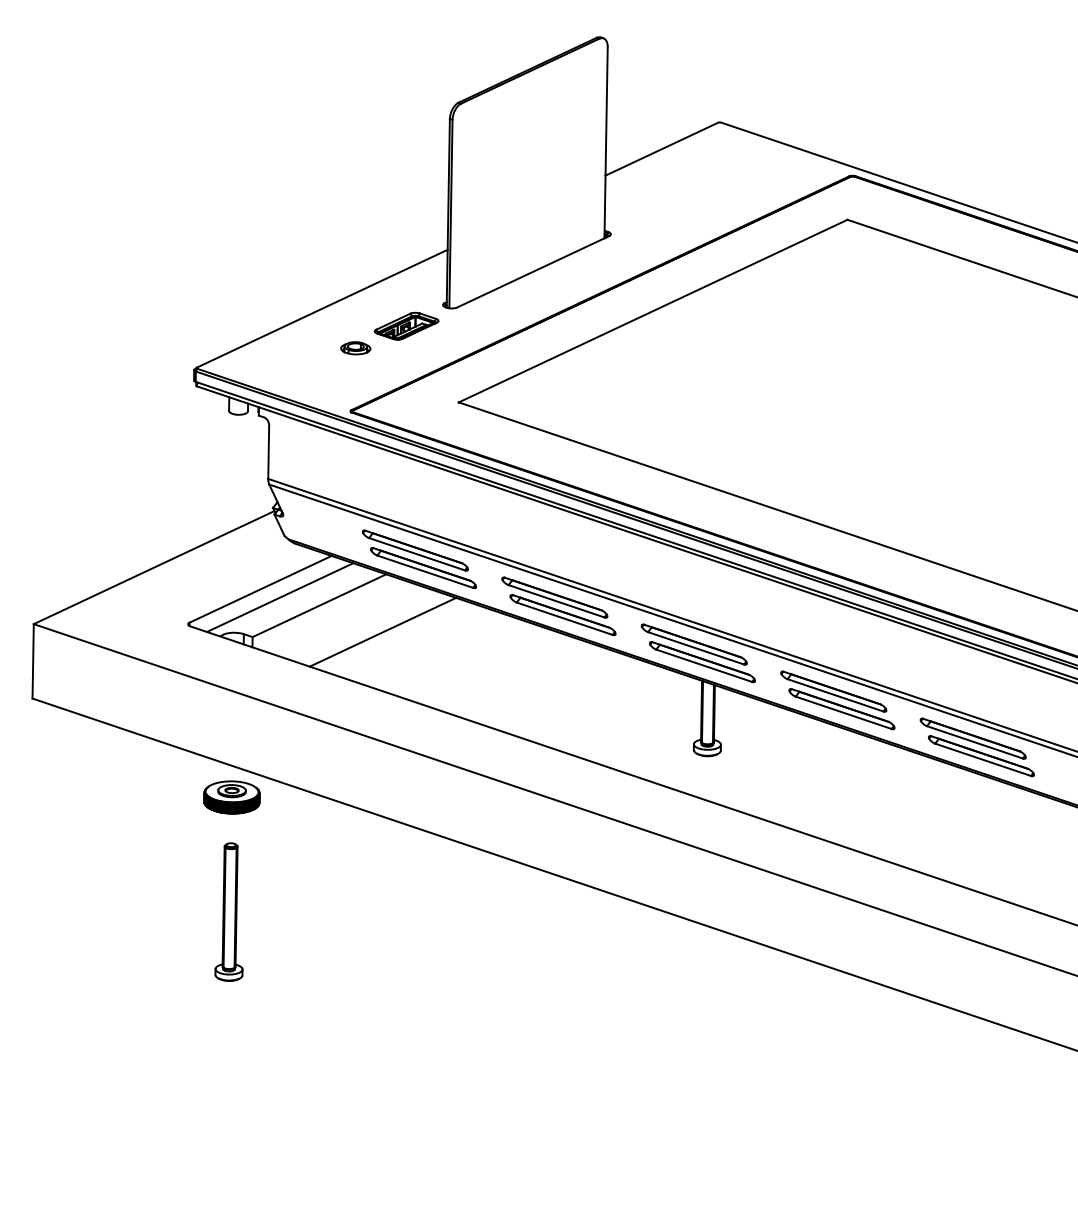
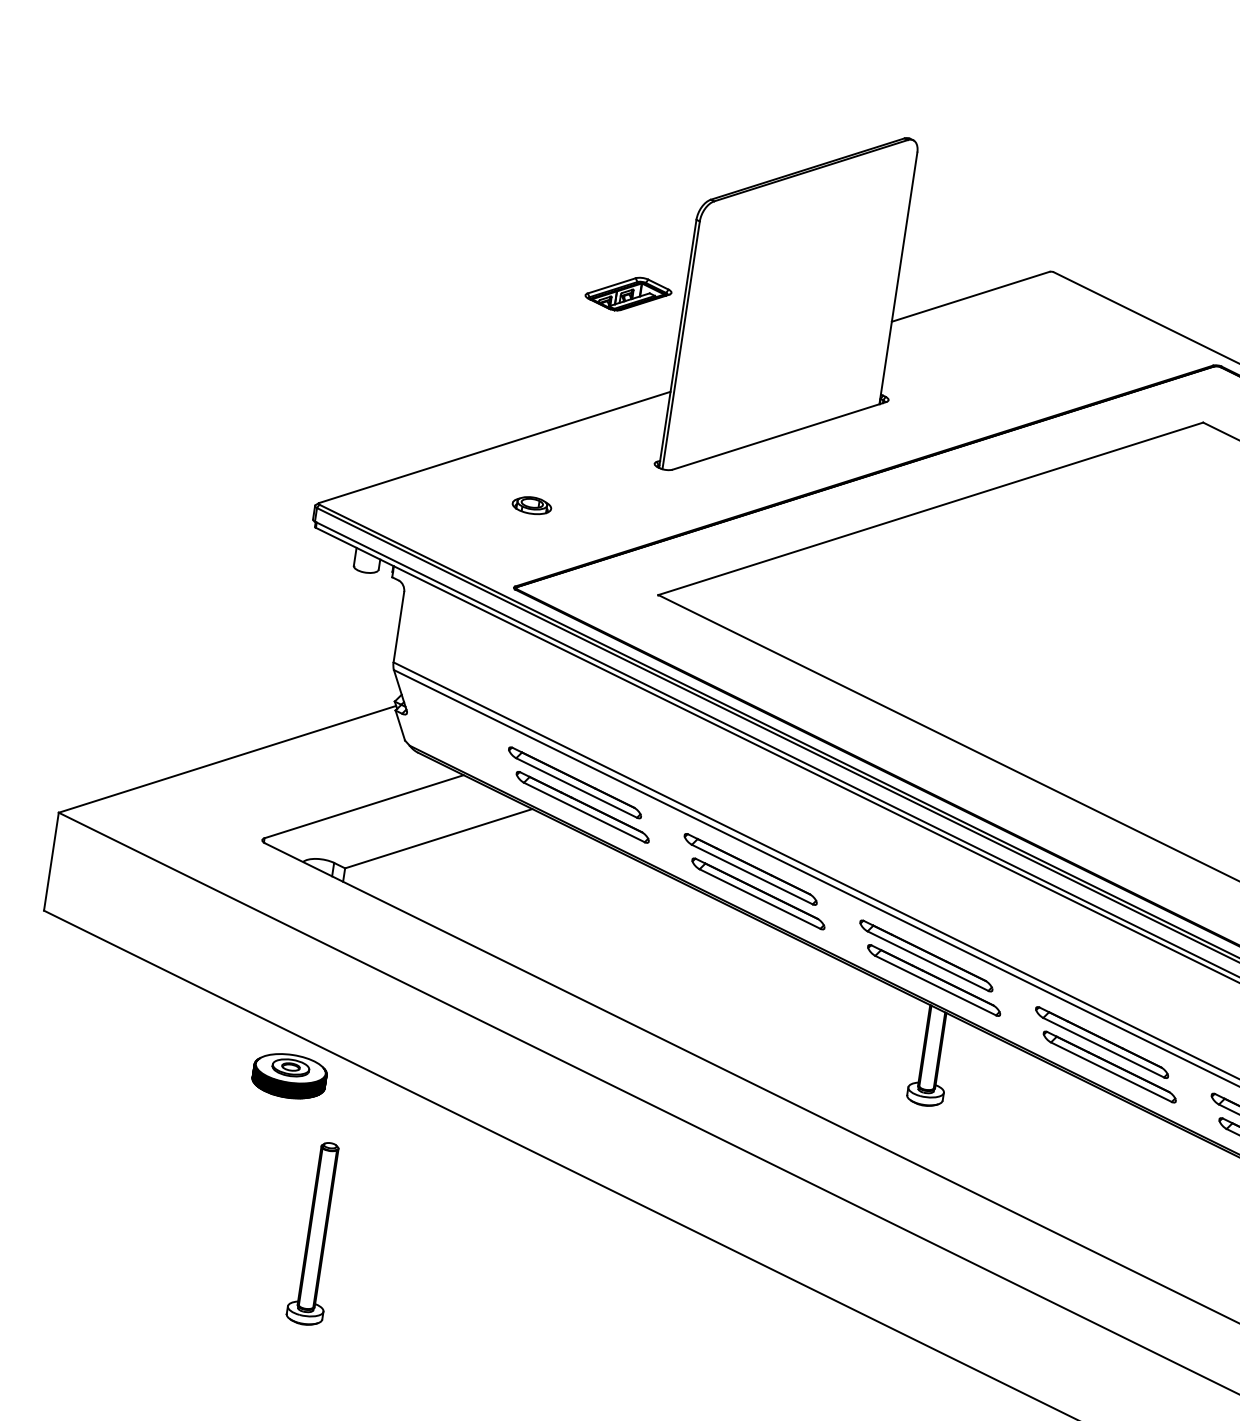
part: (406, 325) -> (628, 293), moved
line: (279, 597) -> (387, 820), removed
line: (382, 631) -> (517, 883), removed
part: (228, 911) -> (315, 1232), moved

